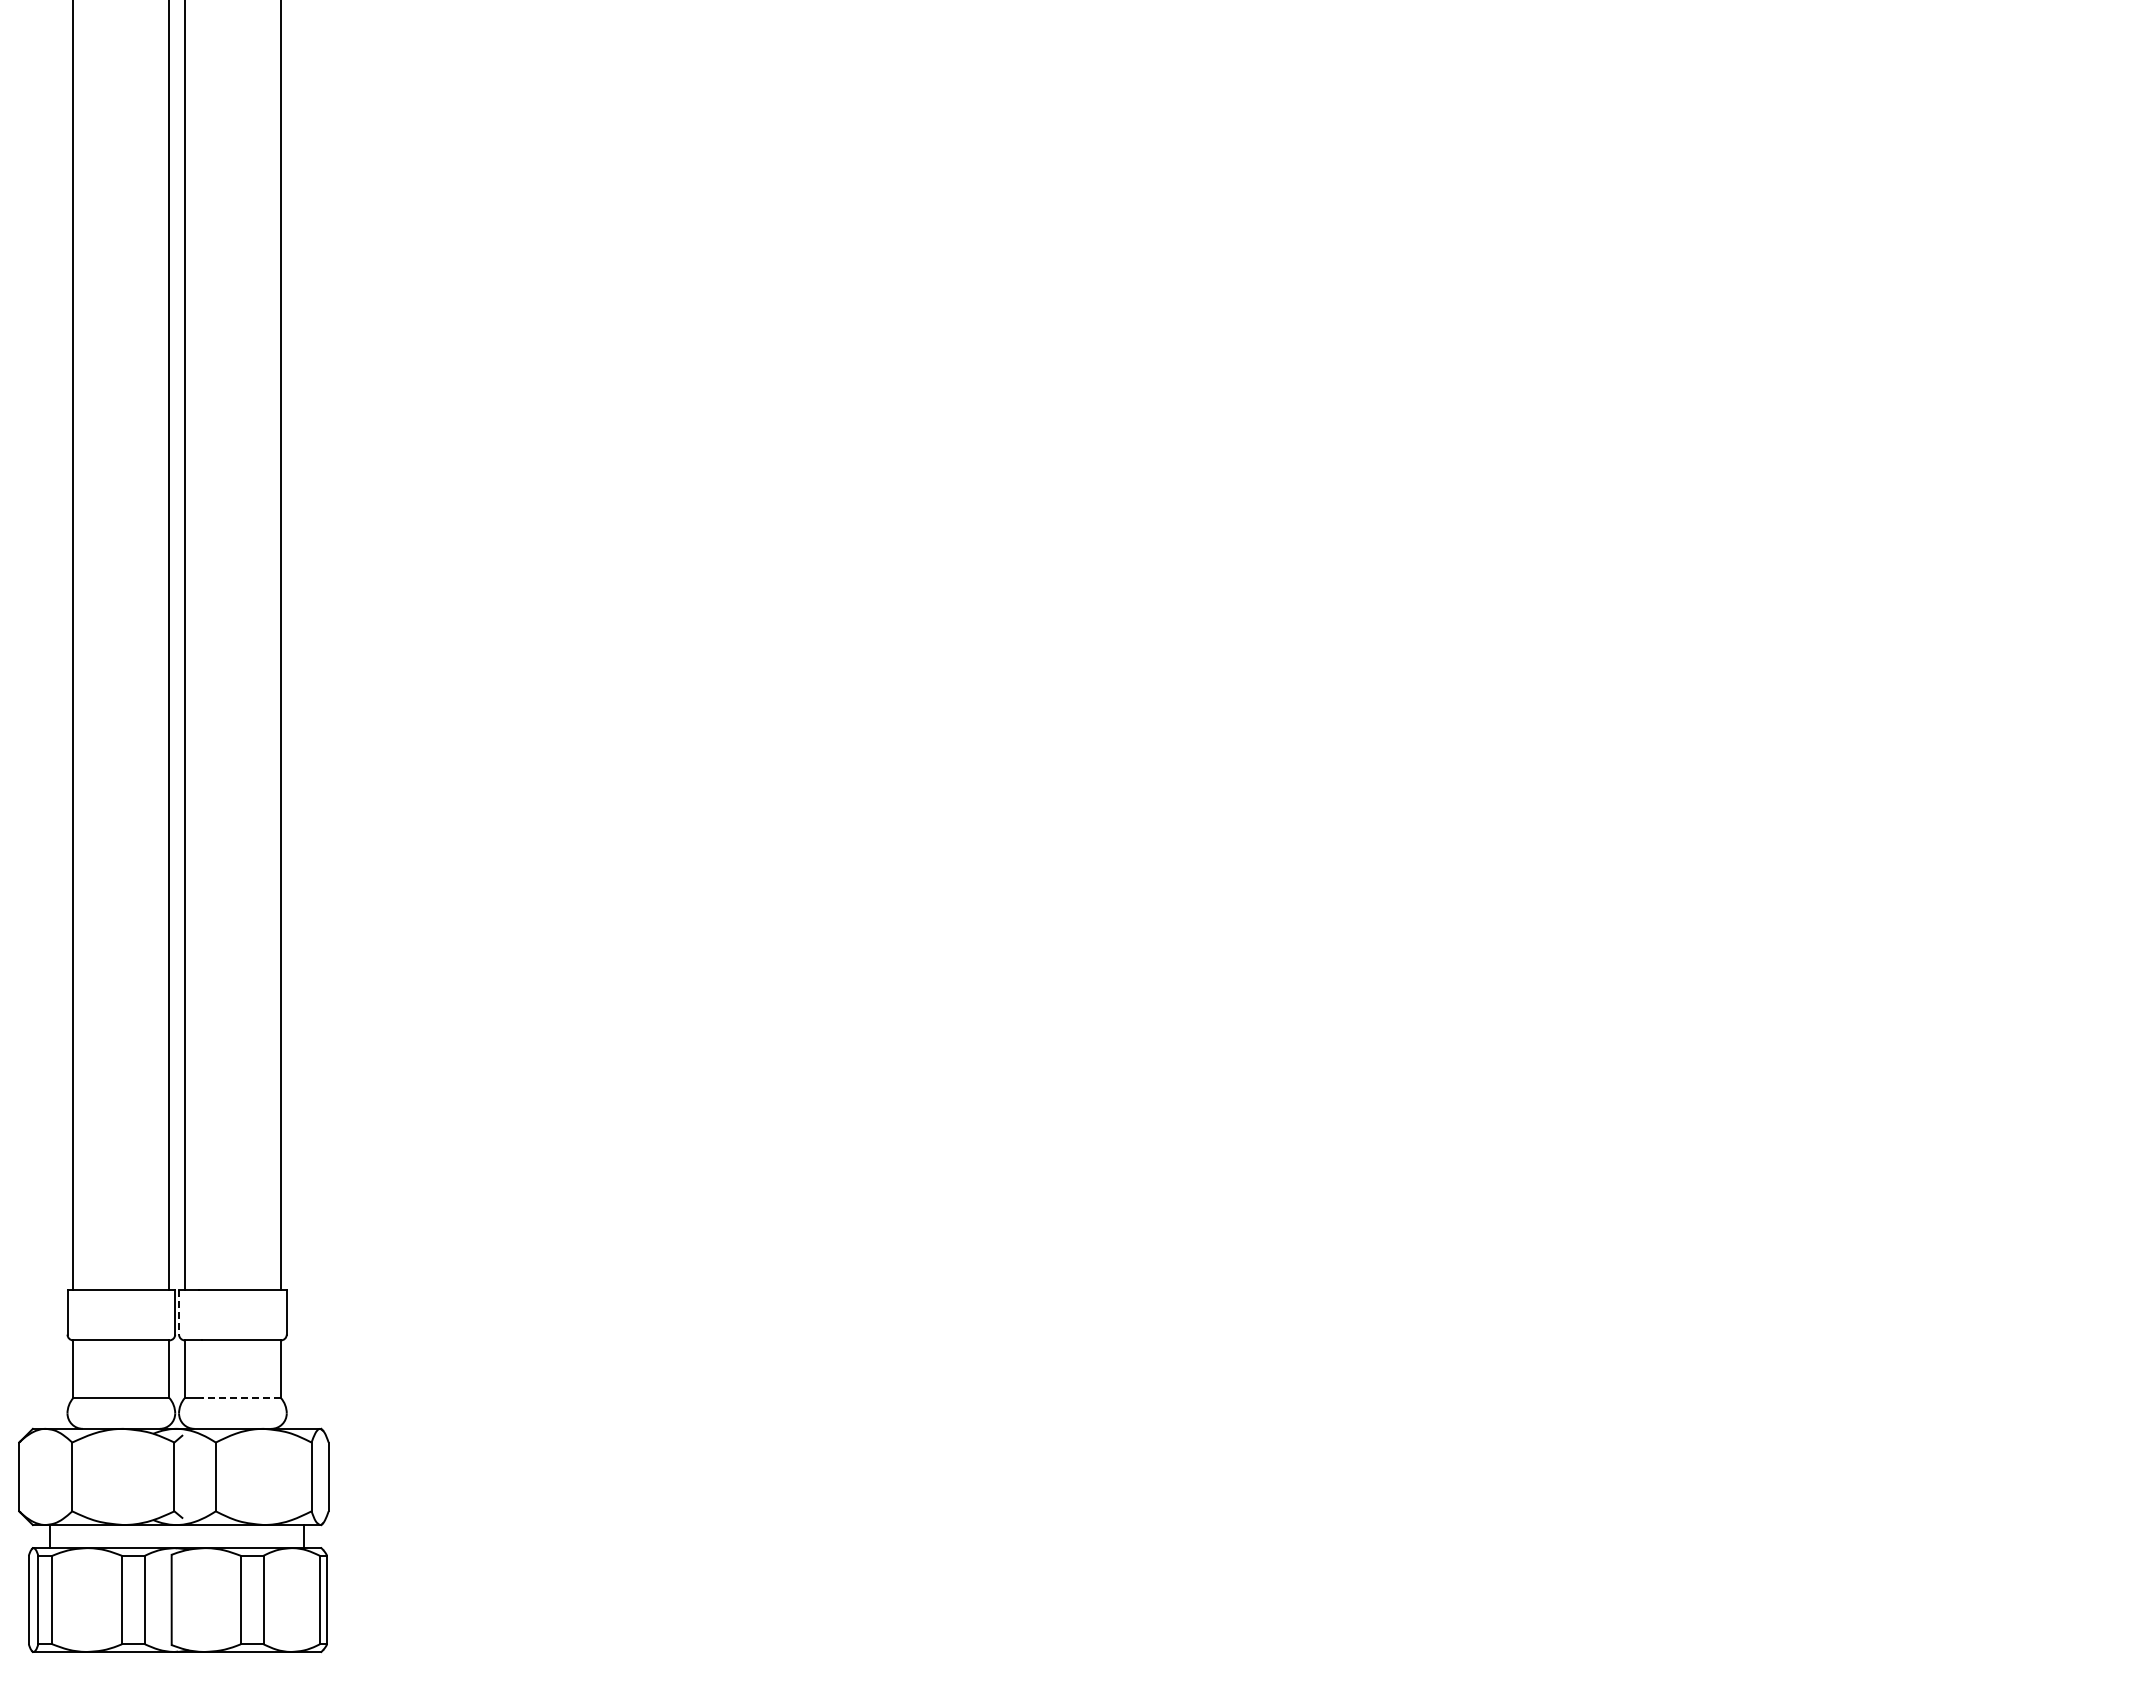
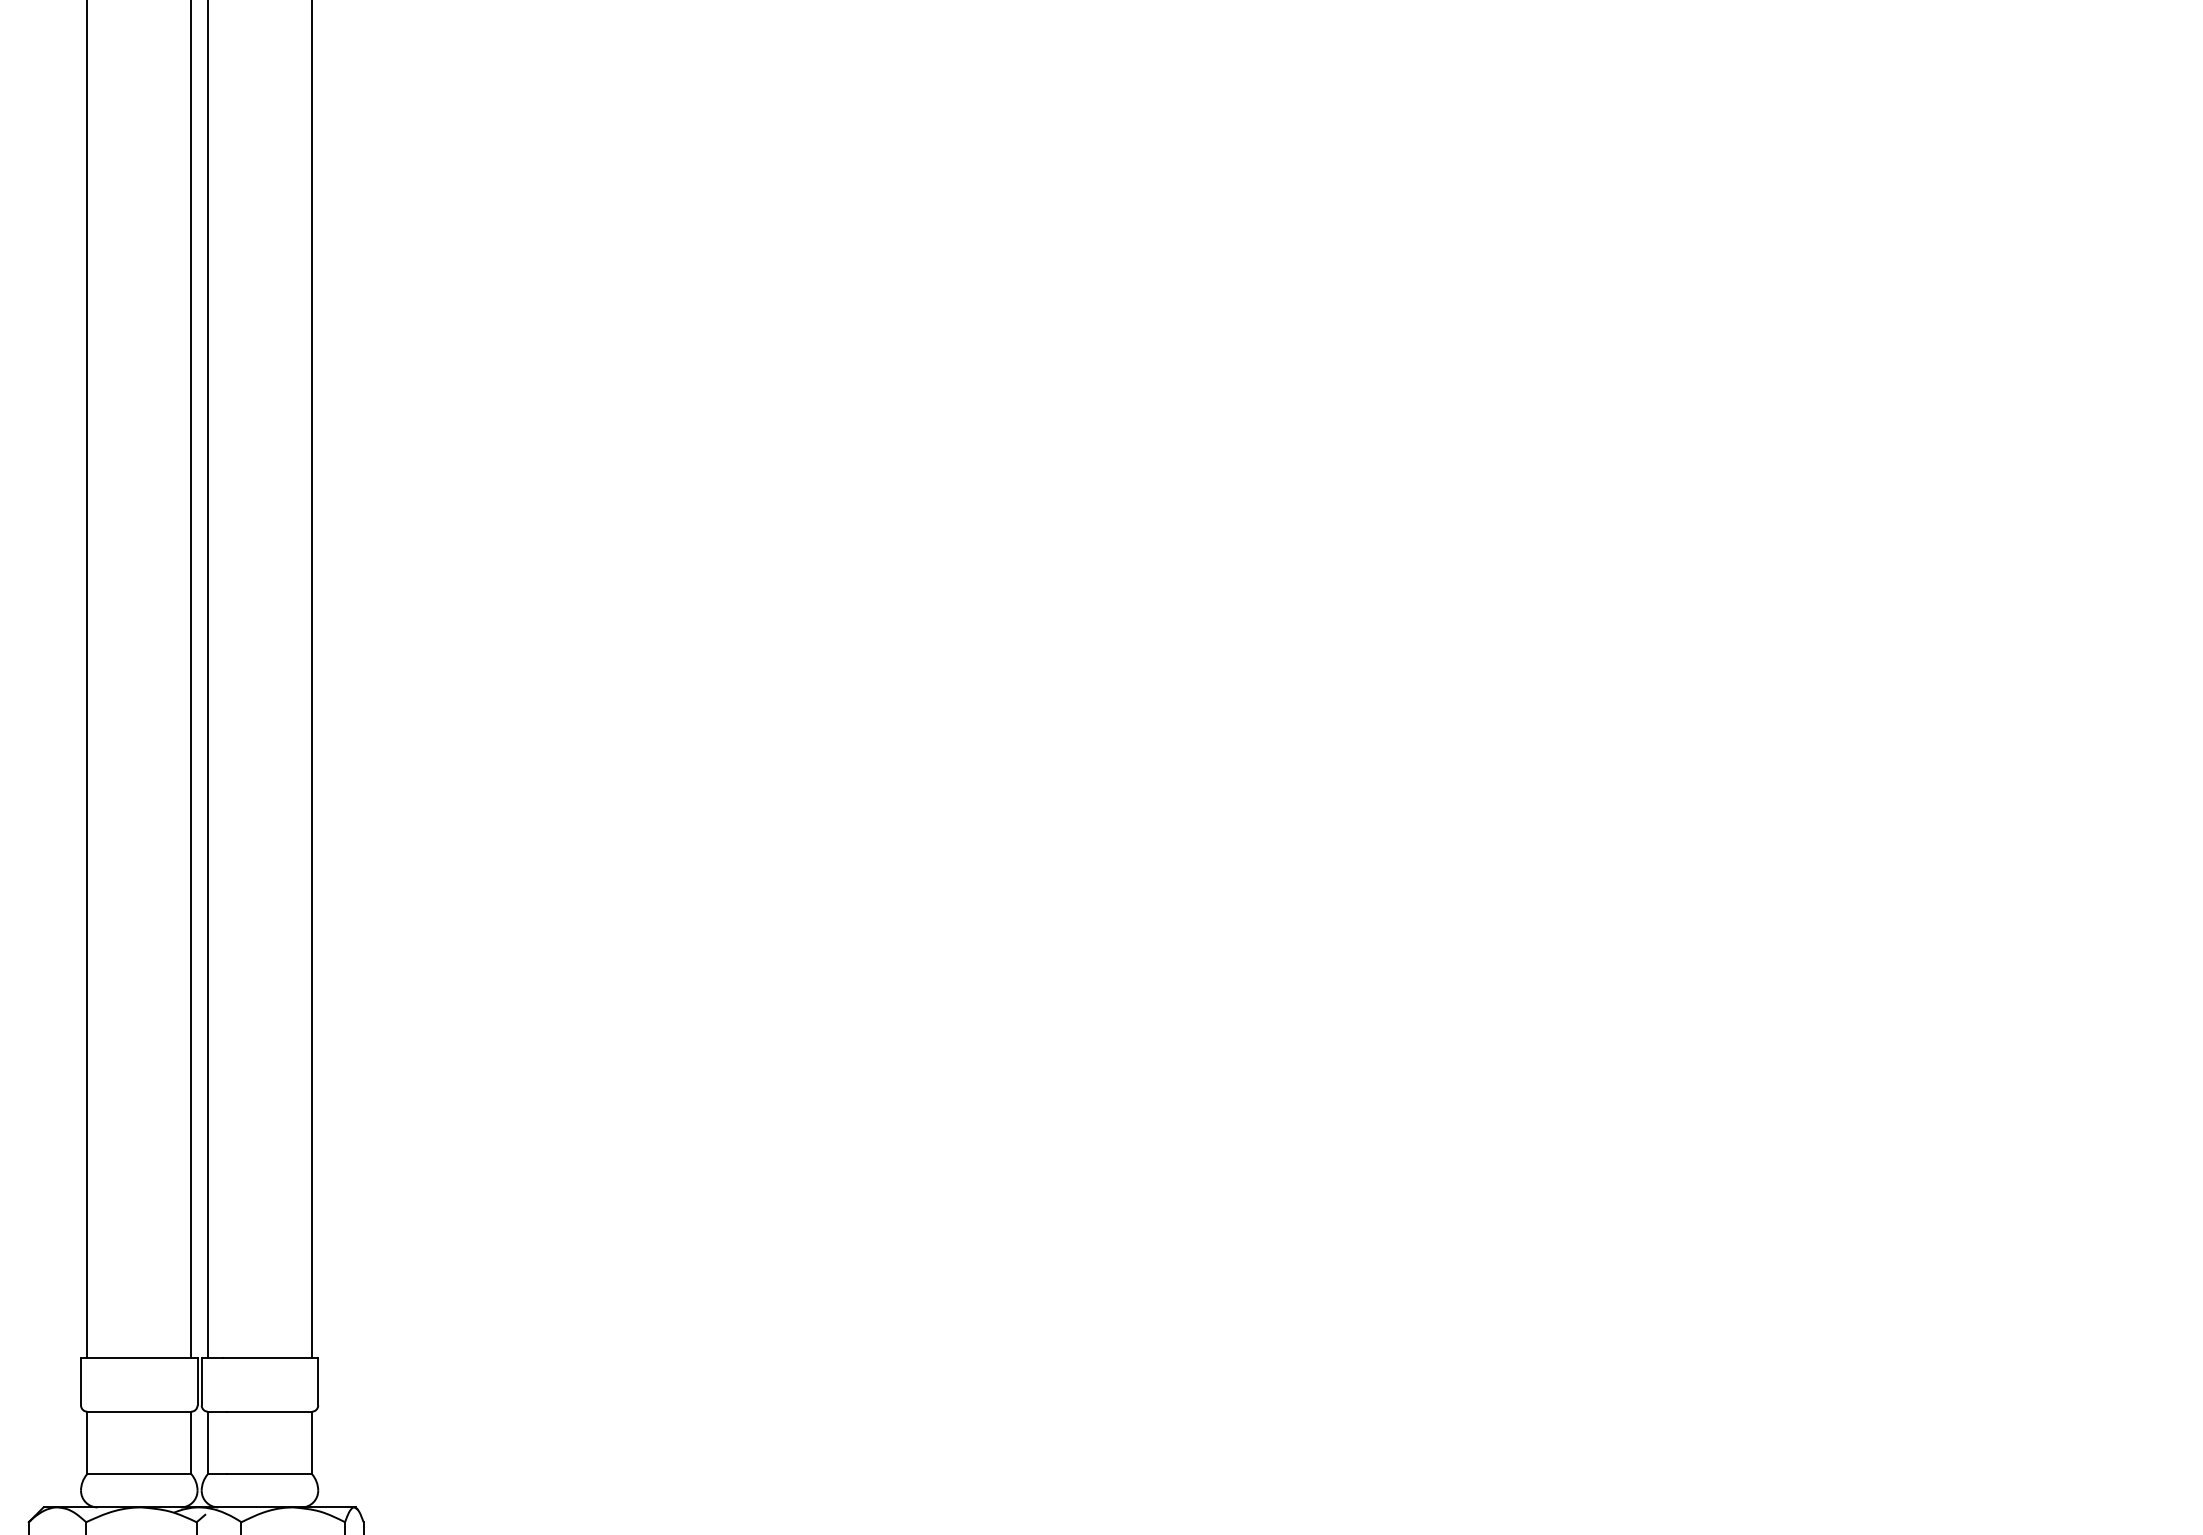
line: (179, 1312) -> (202, 1381), dashed -> solid
line: (241, 1398) -> (269, 1474), dashed -> solid

